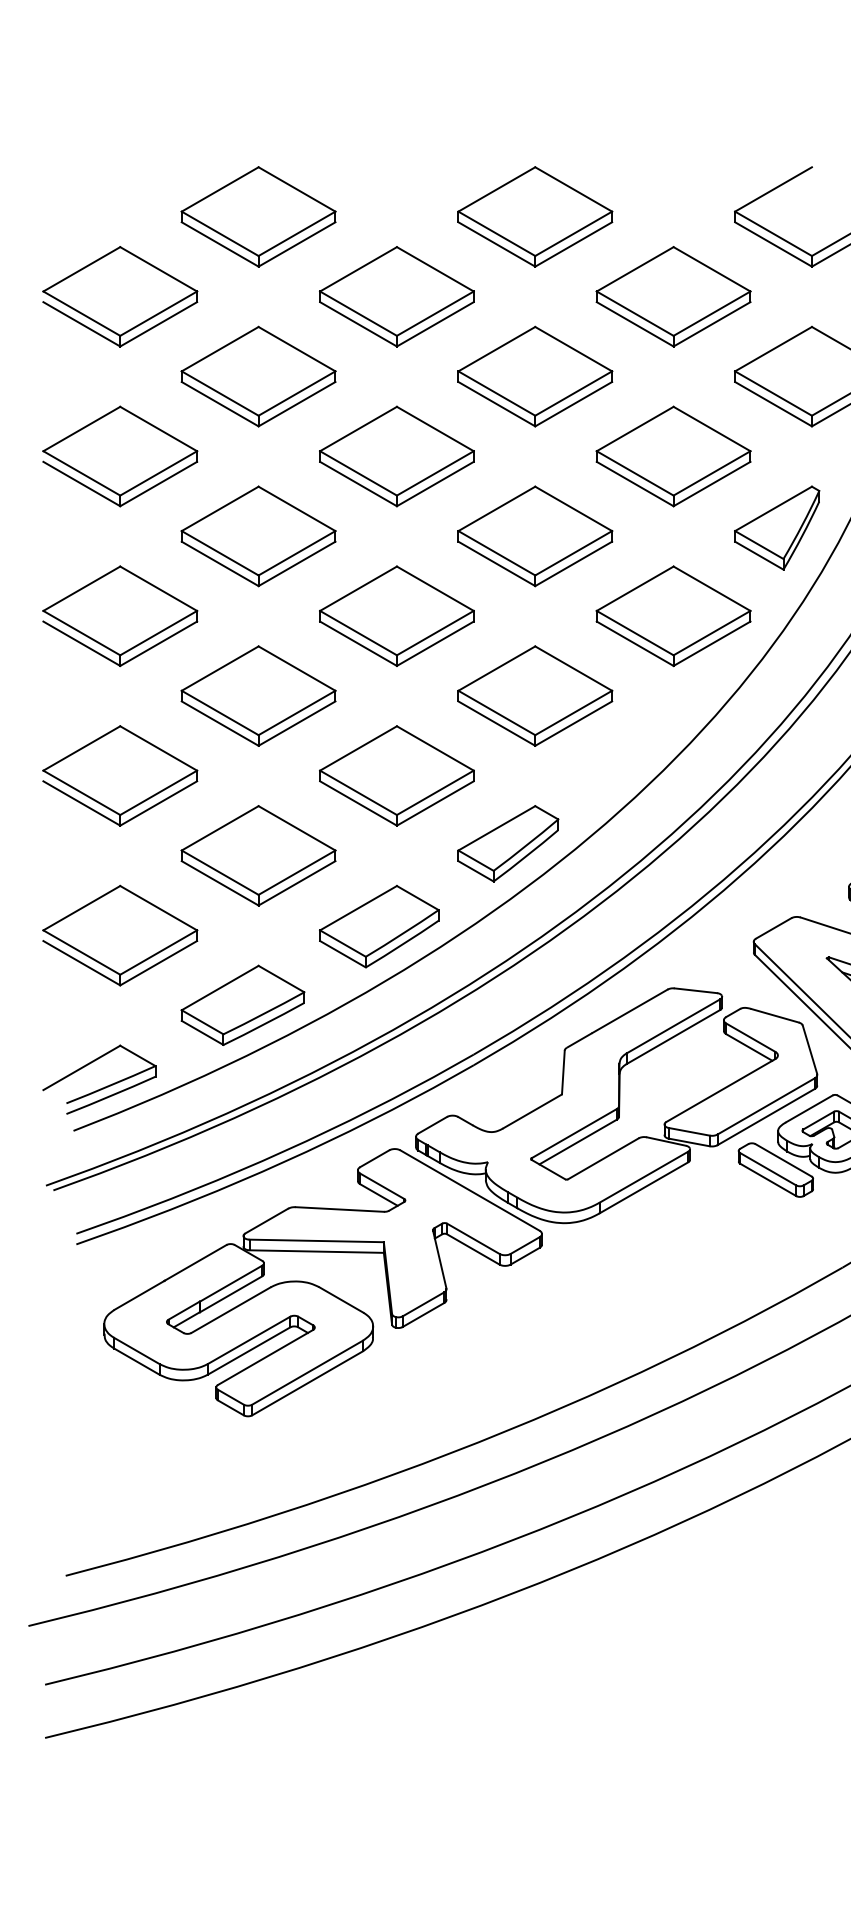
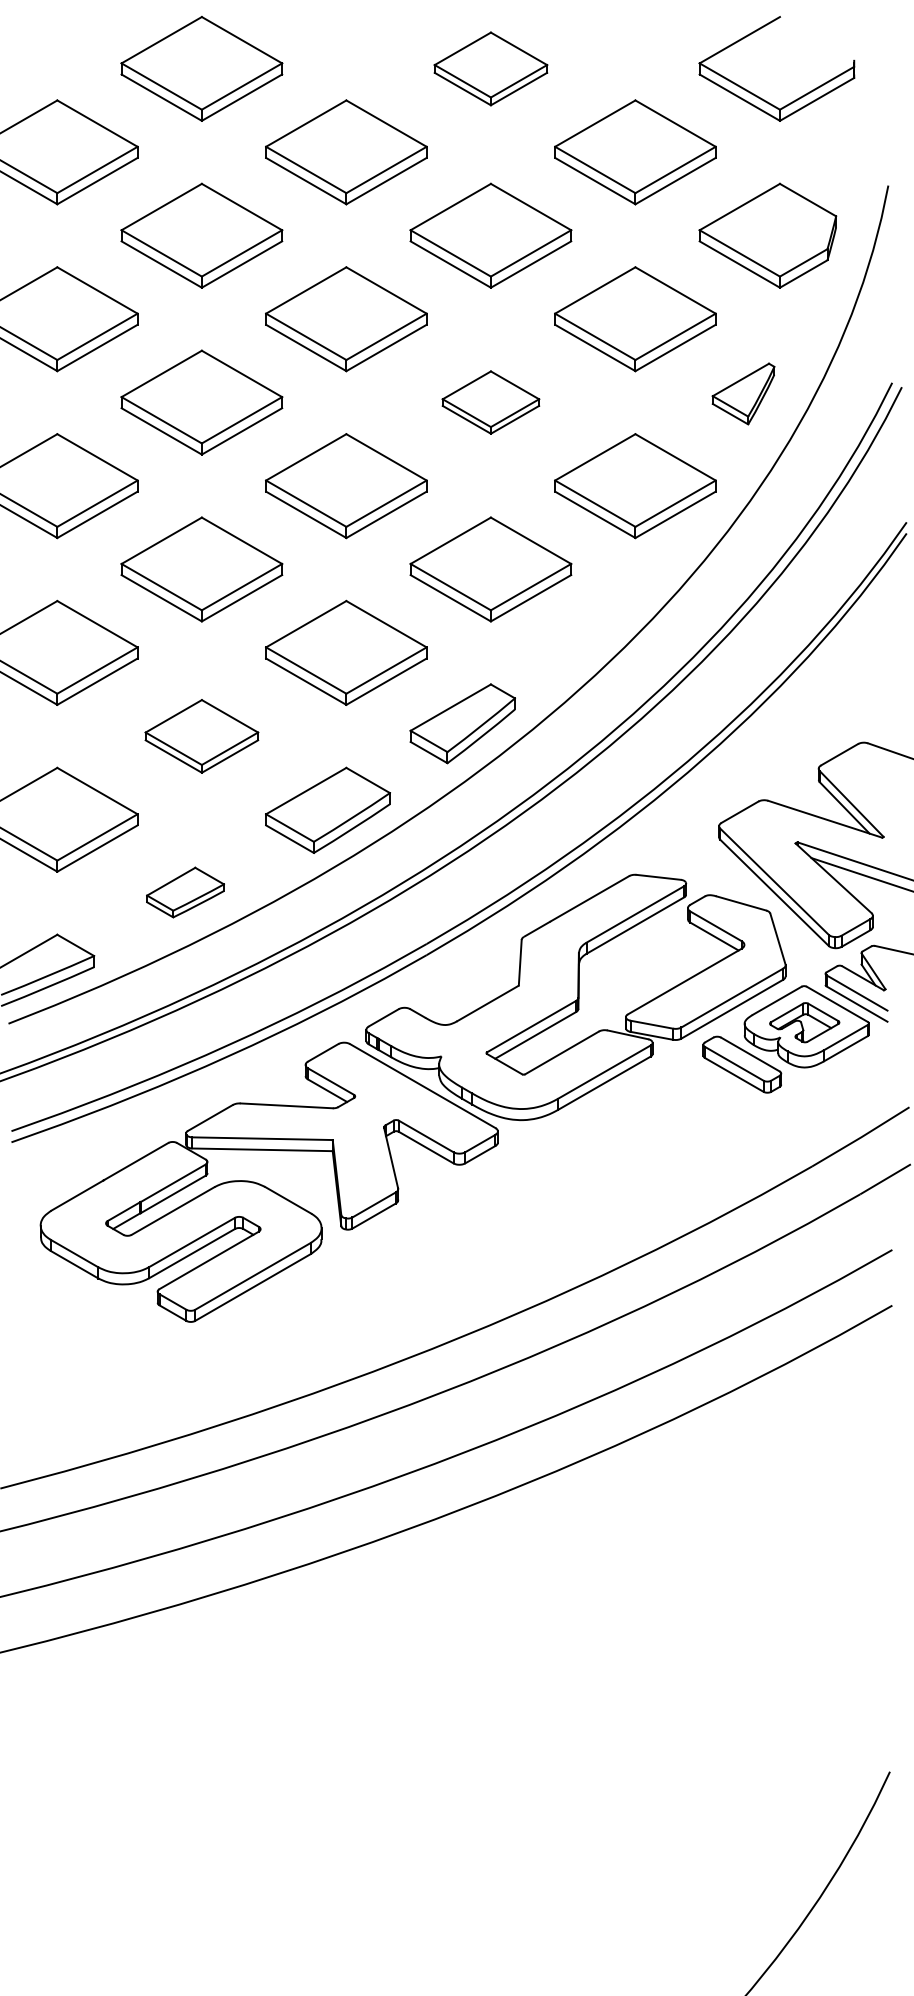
part: (534, 216) -> (490, 68), size x0.7
part: (777, 527) -> (743, 393), size x0.7
part: (534, 536) -> (490, 402), size x0.6
part: (258, 855) -> (201, 736), size x0.7
part: (242, 1005) -> (185, 892), size x0.6

